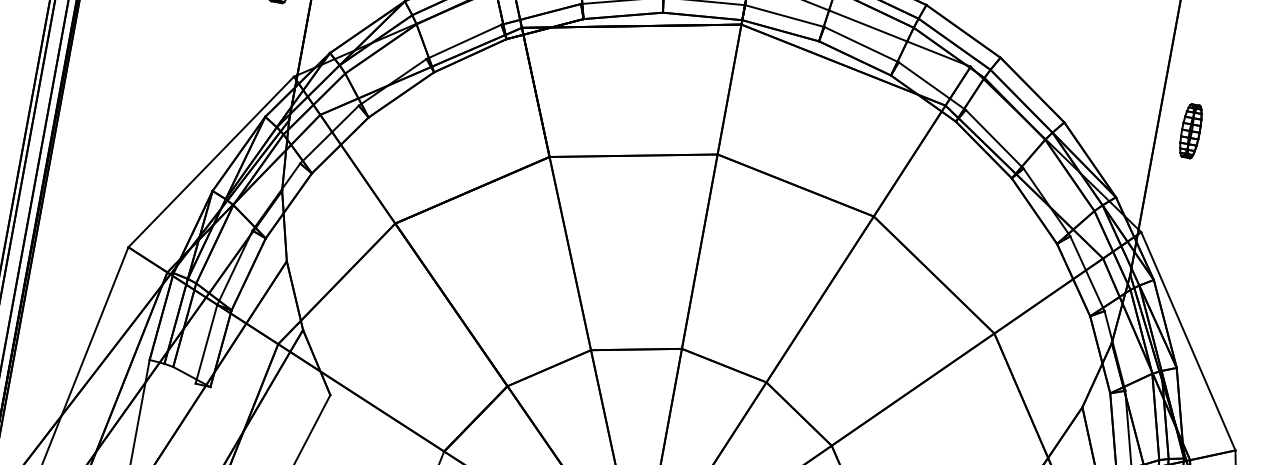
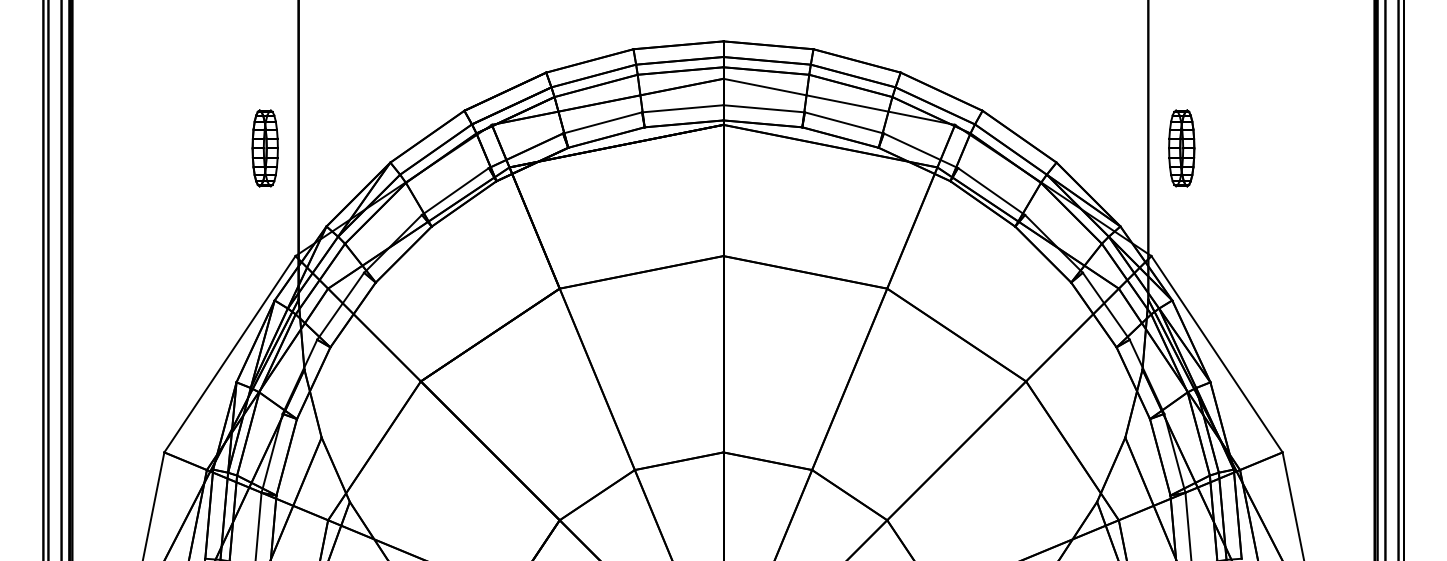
part: (1190, 131) -> (1181, 148), size x1.43

